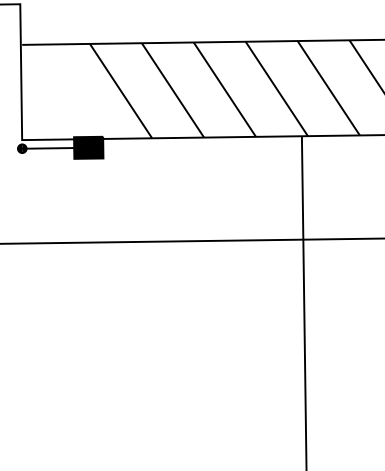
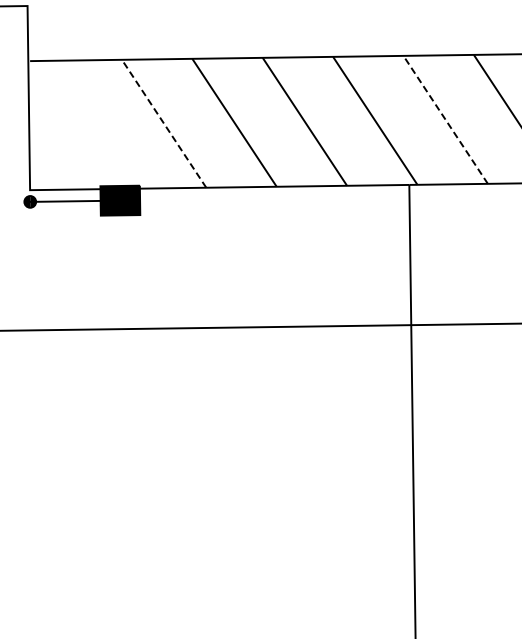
line: (328, 87) -> (445, 119), solid -> dashed
line: (121, 90) -> (164, 123), solid -> dashed

